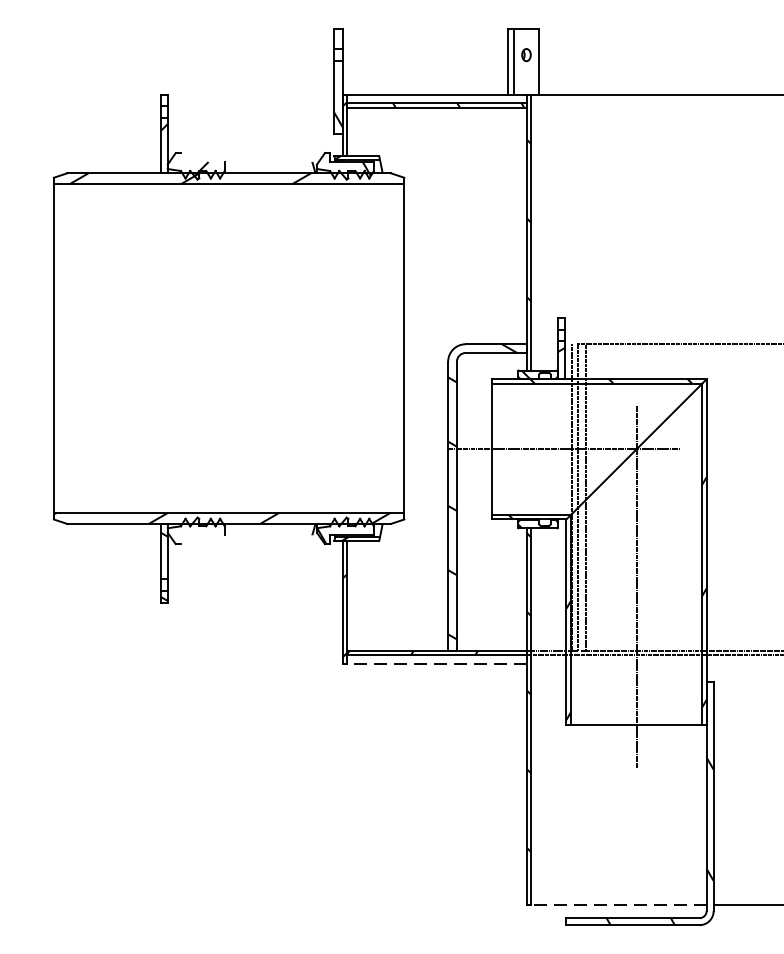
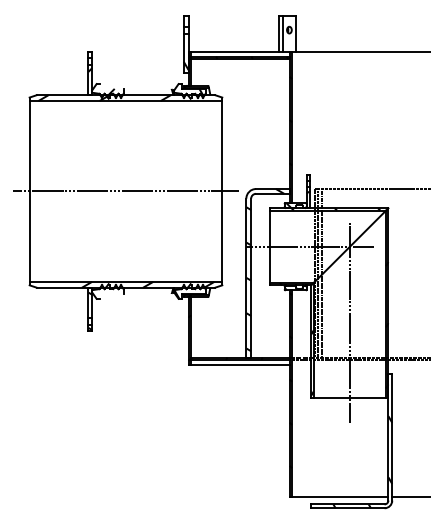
line: (228, 348) -> (125, 191), added
line: (435, 663) -> (239, 364), dashed -> solid
line: (617, 905) -> (339, 497), dashed -> solid

